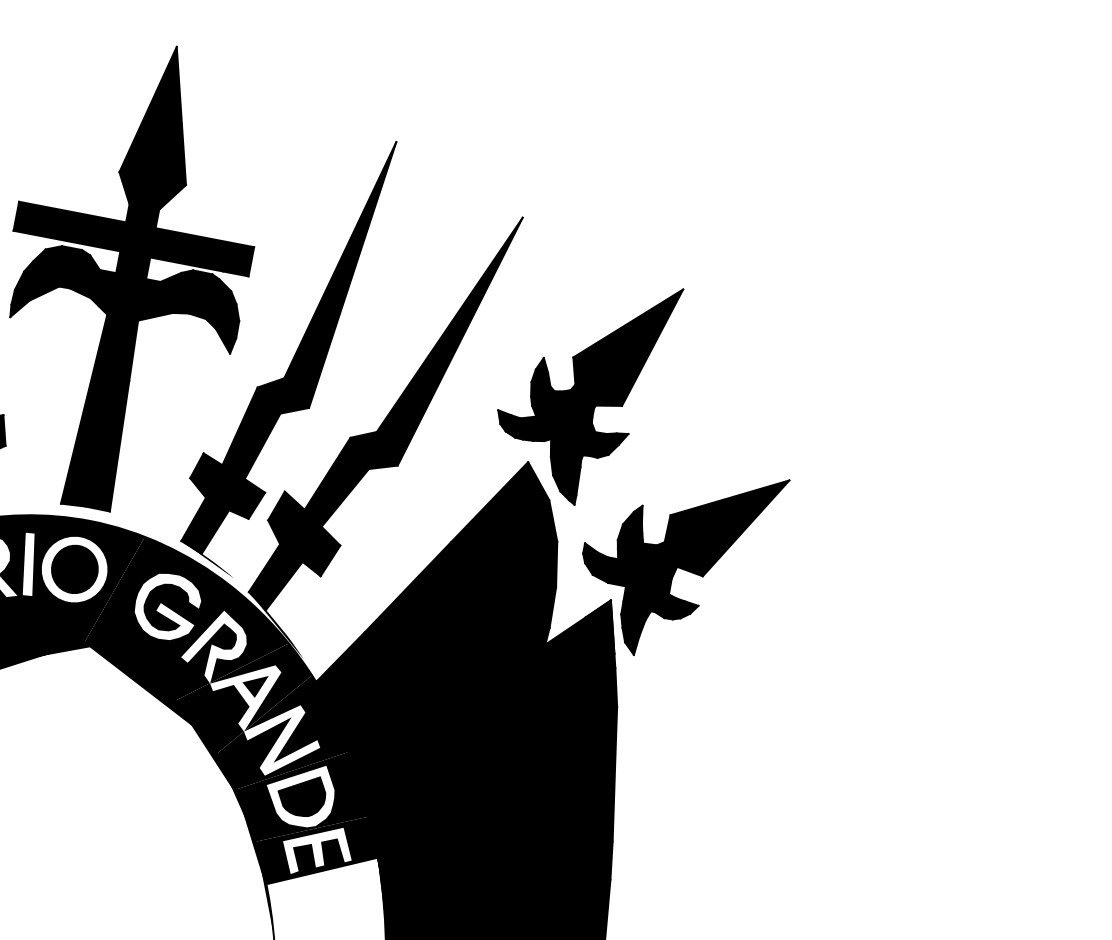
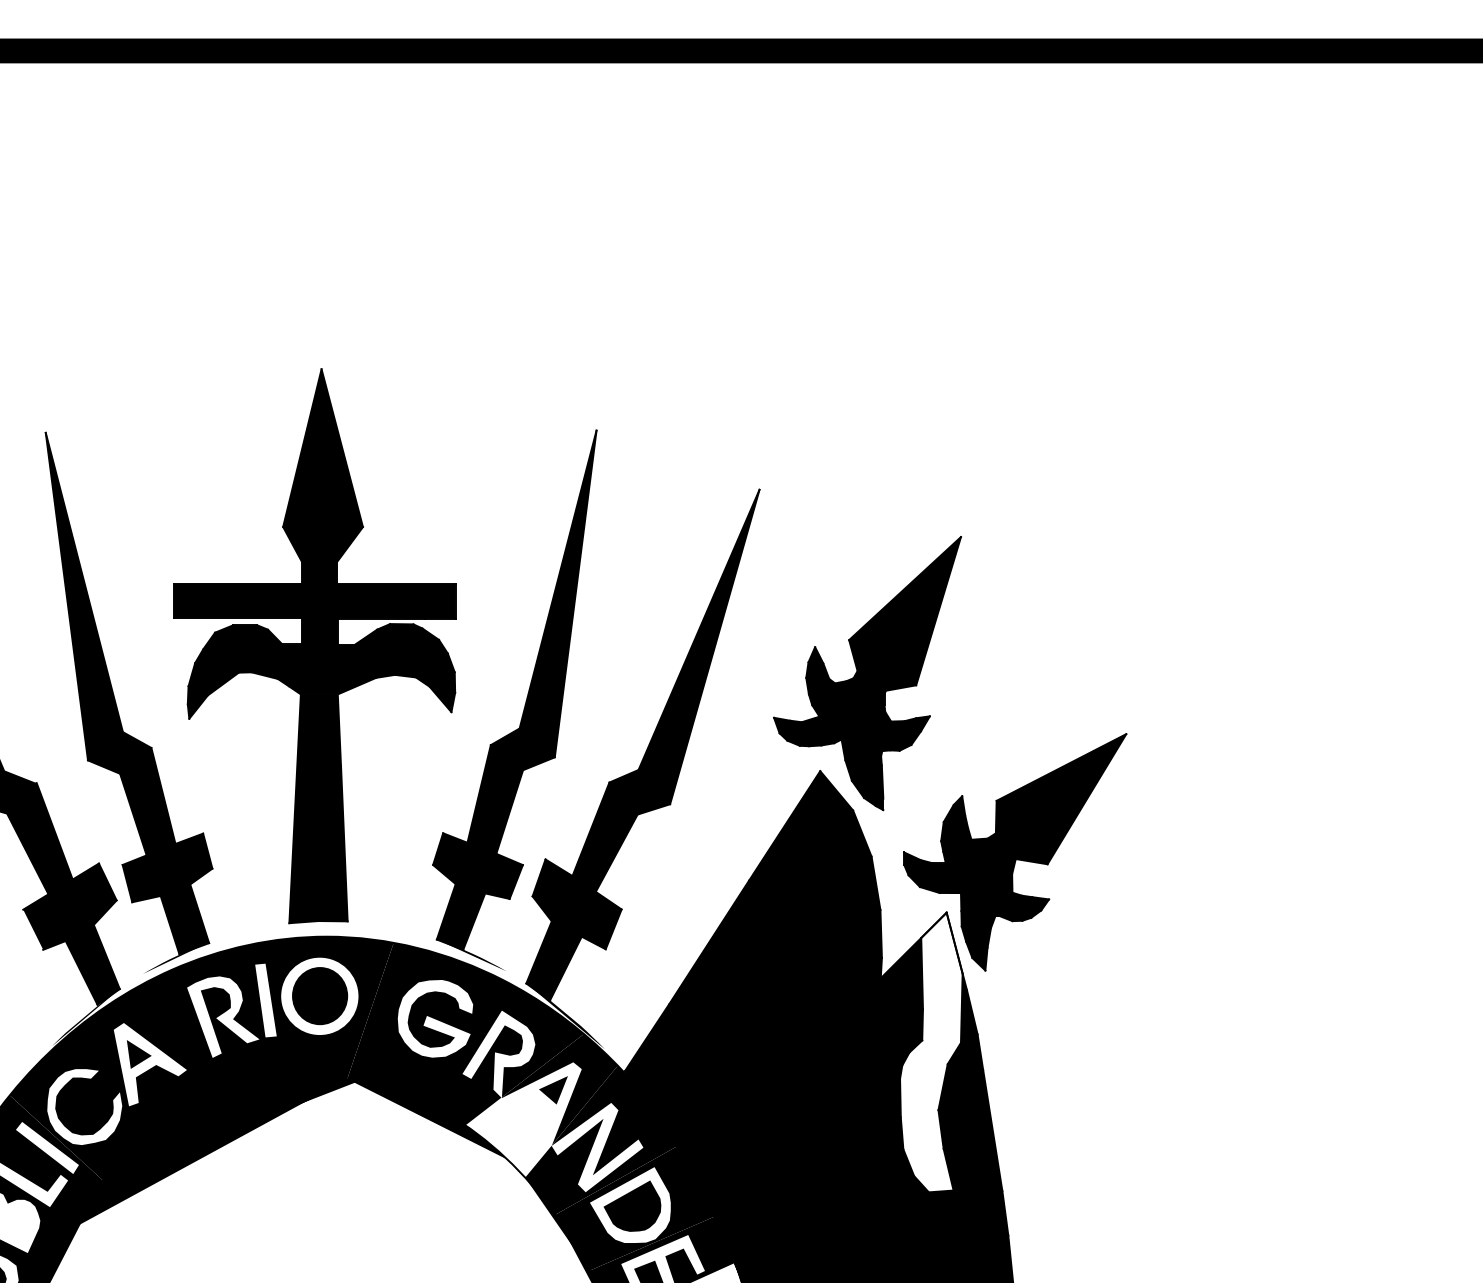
fill: (575, 714) -> (931, 1052), removed
fill: (211, 739) -> (515, 1162), removed

